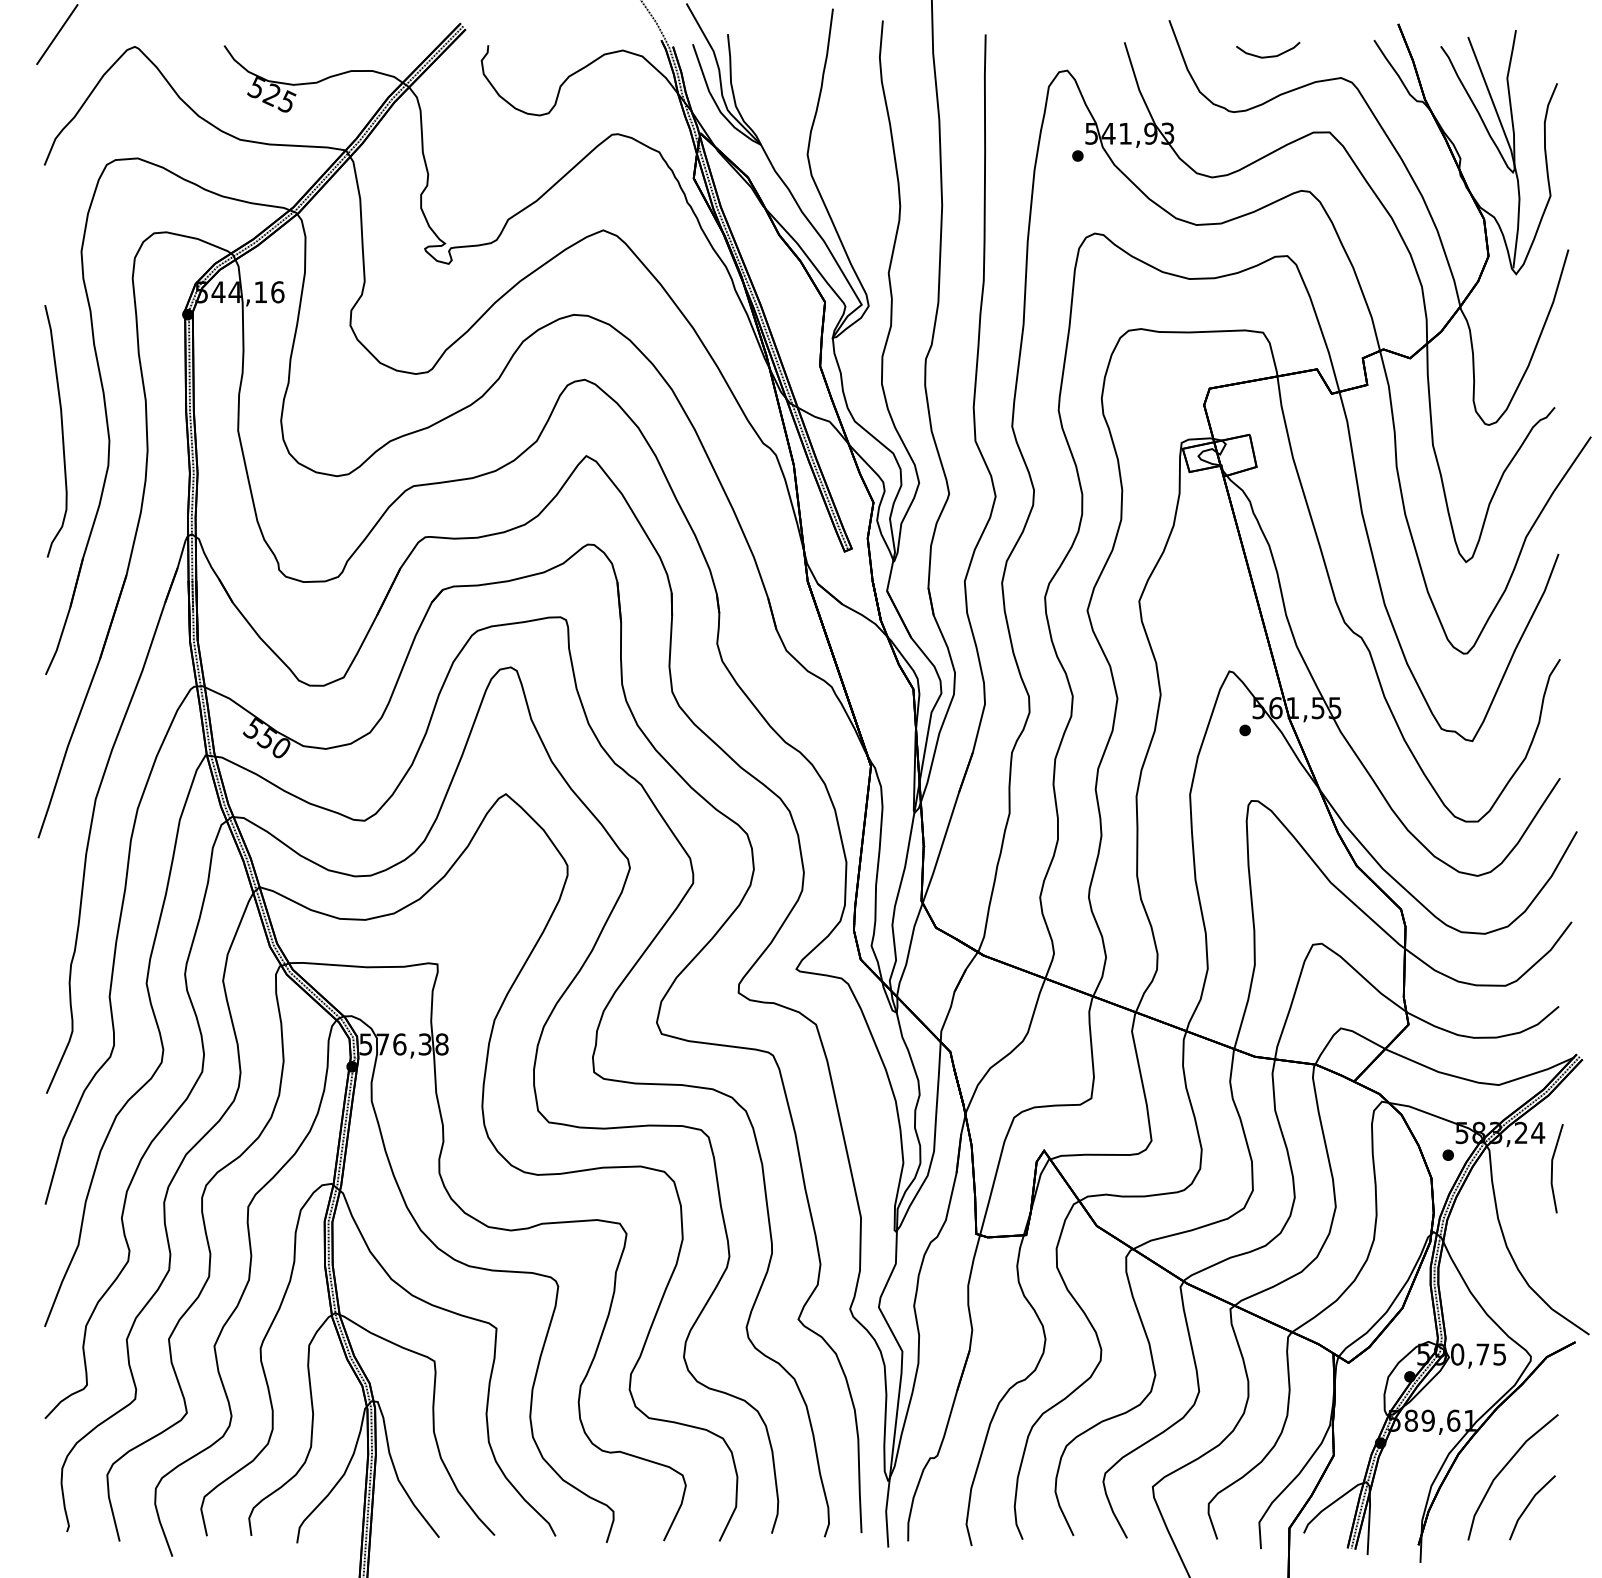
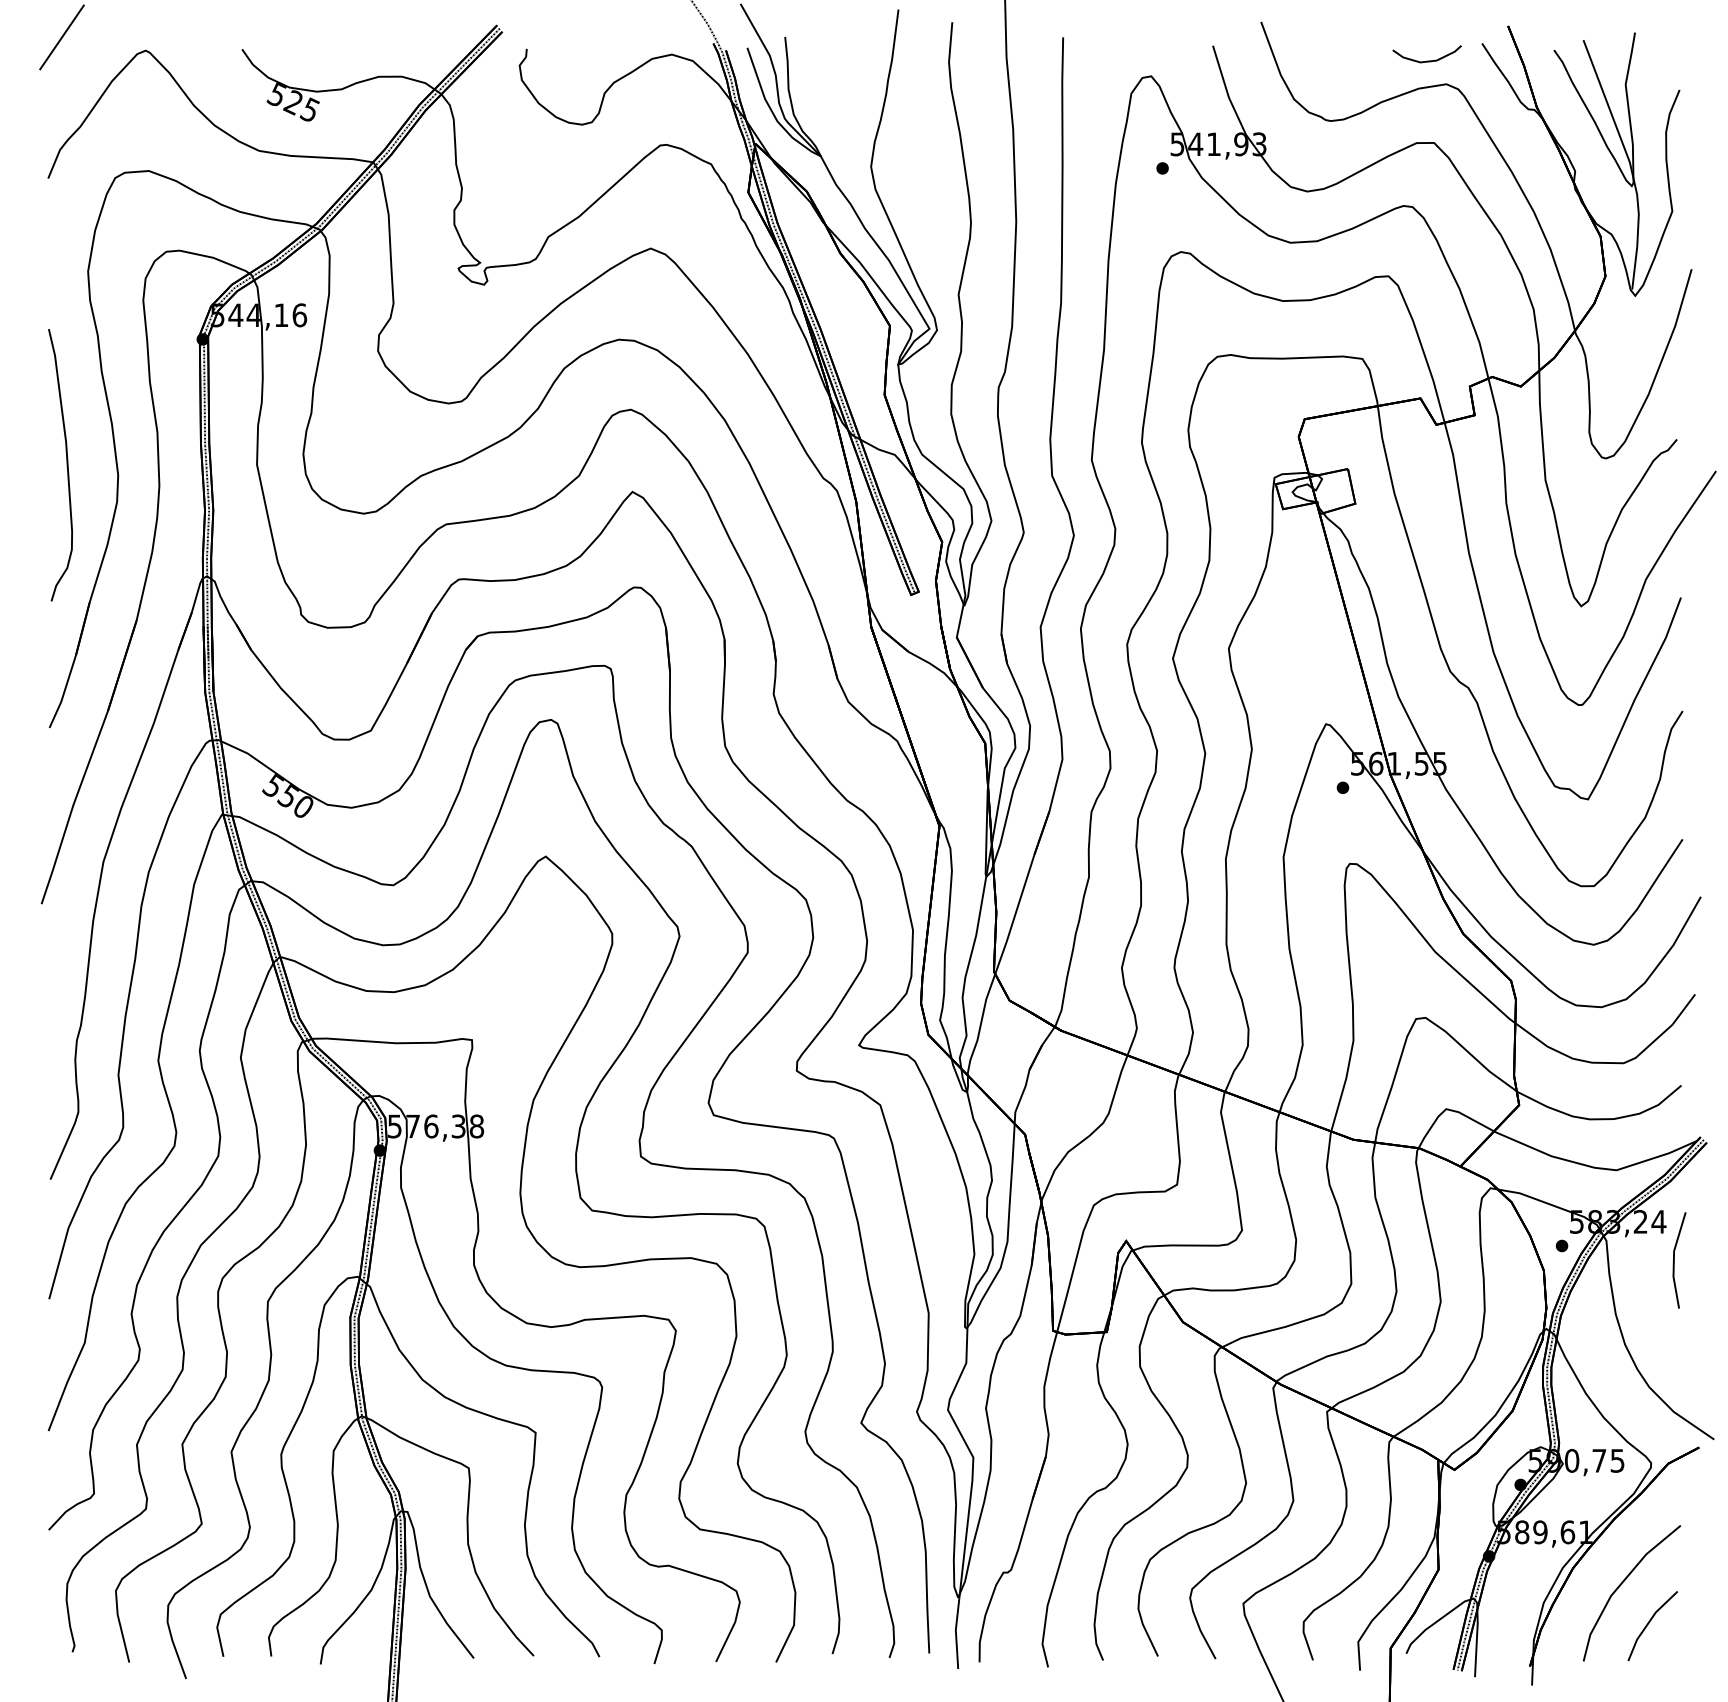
curve: (1270, 55) -> (1429, 59), moved

